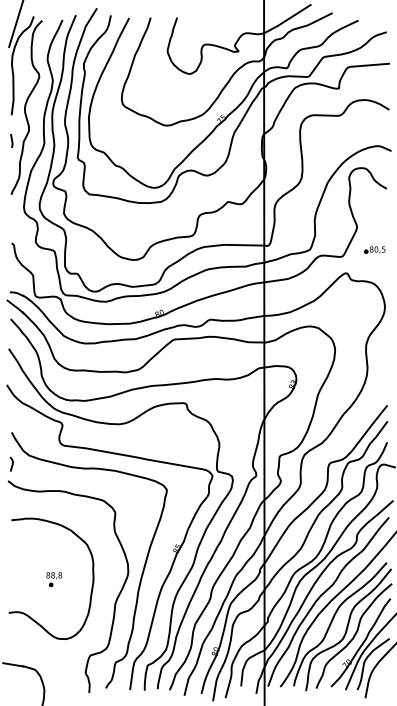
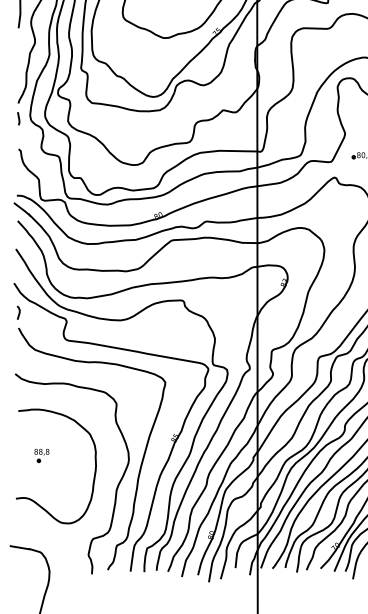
line: (11, 140) -> (18, 118), moved
line: (11, 463) -> (18, 312), moved
part: (54, 579) -> (42, 455), moved

